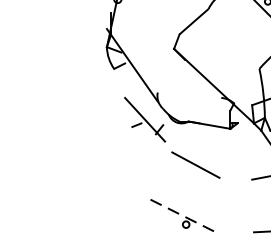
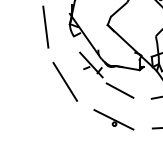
line: (63, 51) -> (45, 26), added
line: (97, 148) -> (64, 81), added
line: (184, 216) -> (113, 119), dashed -> solid

